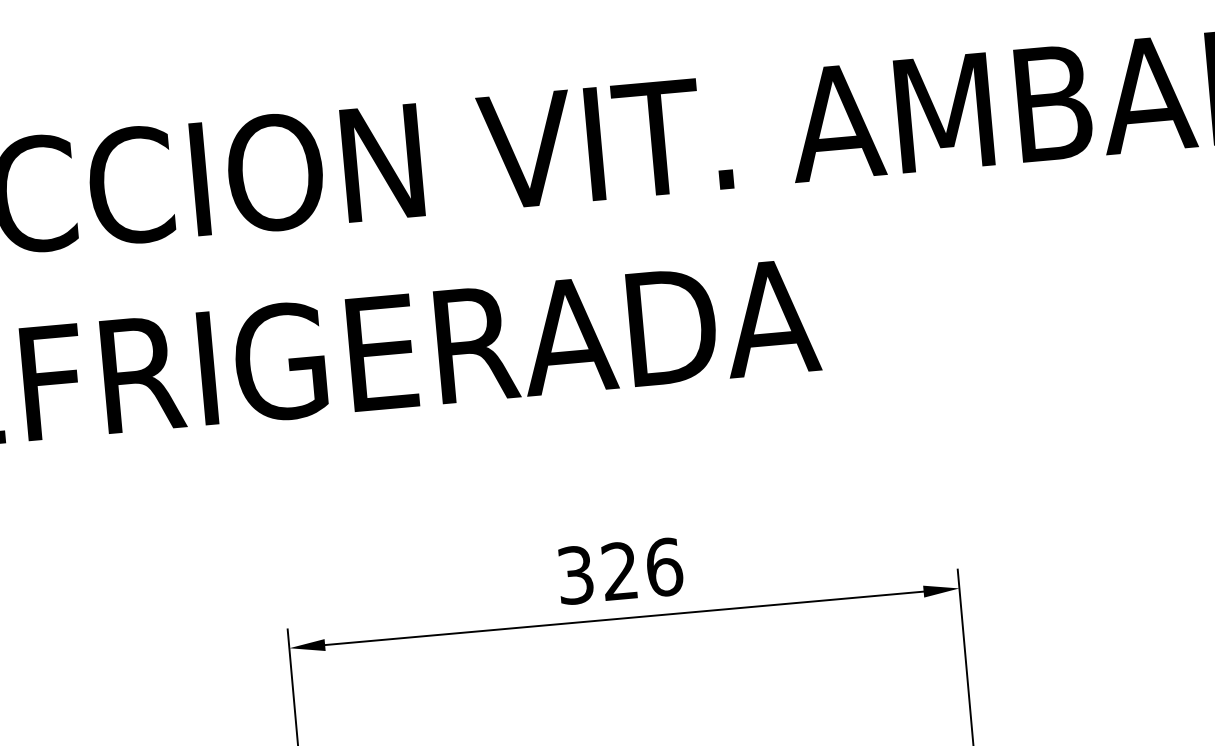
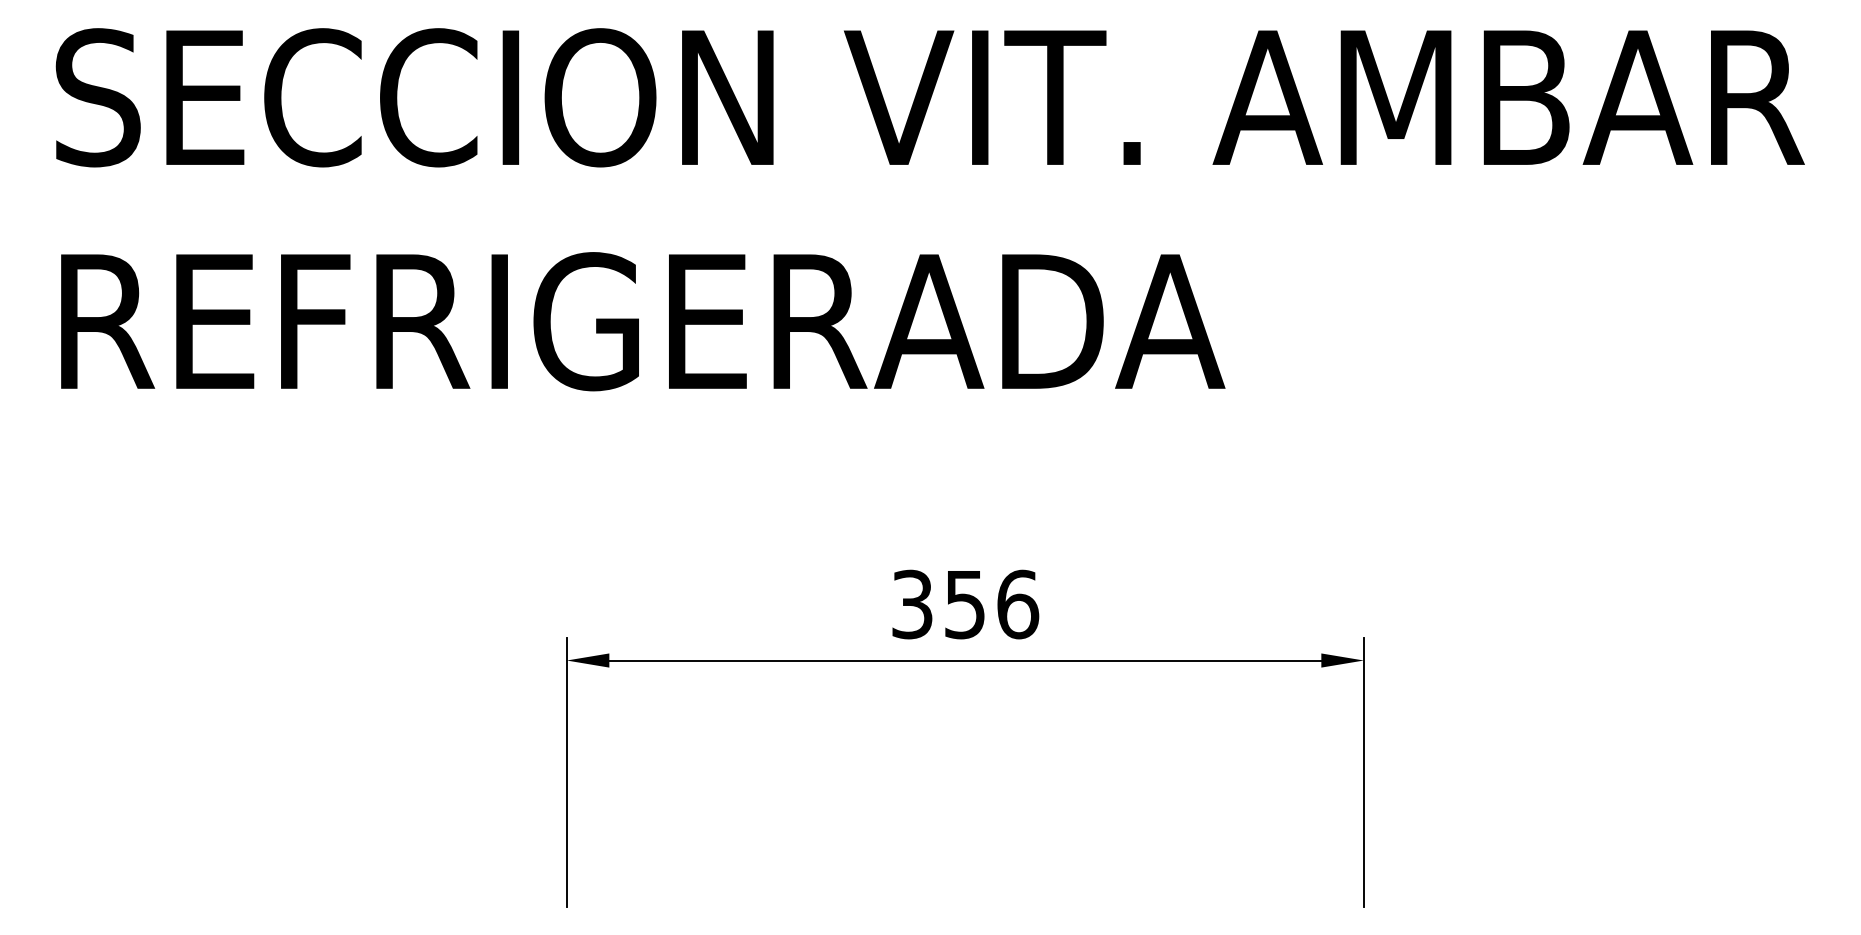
text: (619, 571) -> (964, 604), 326 -> 356

